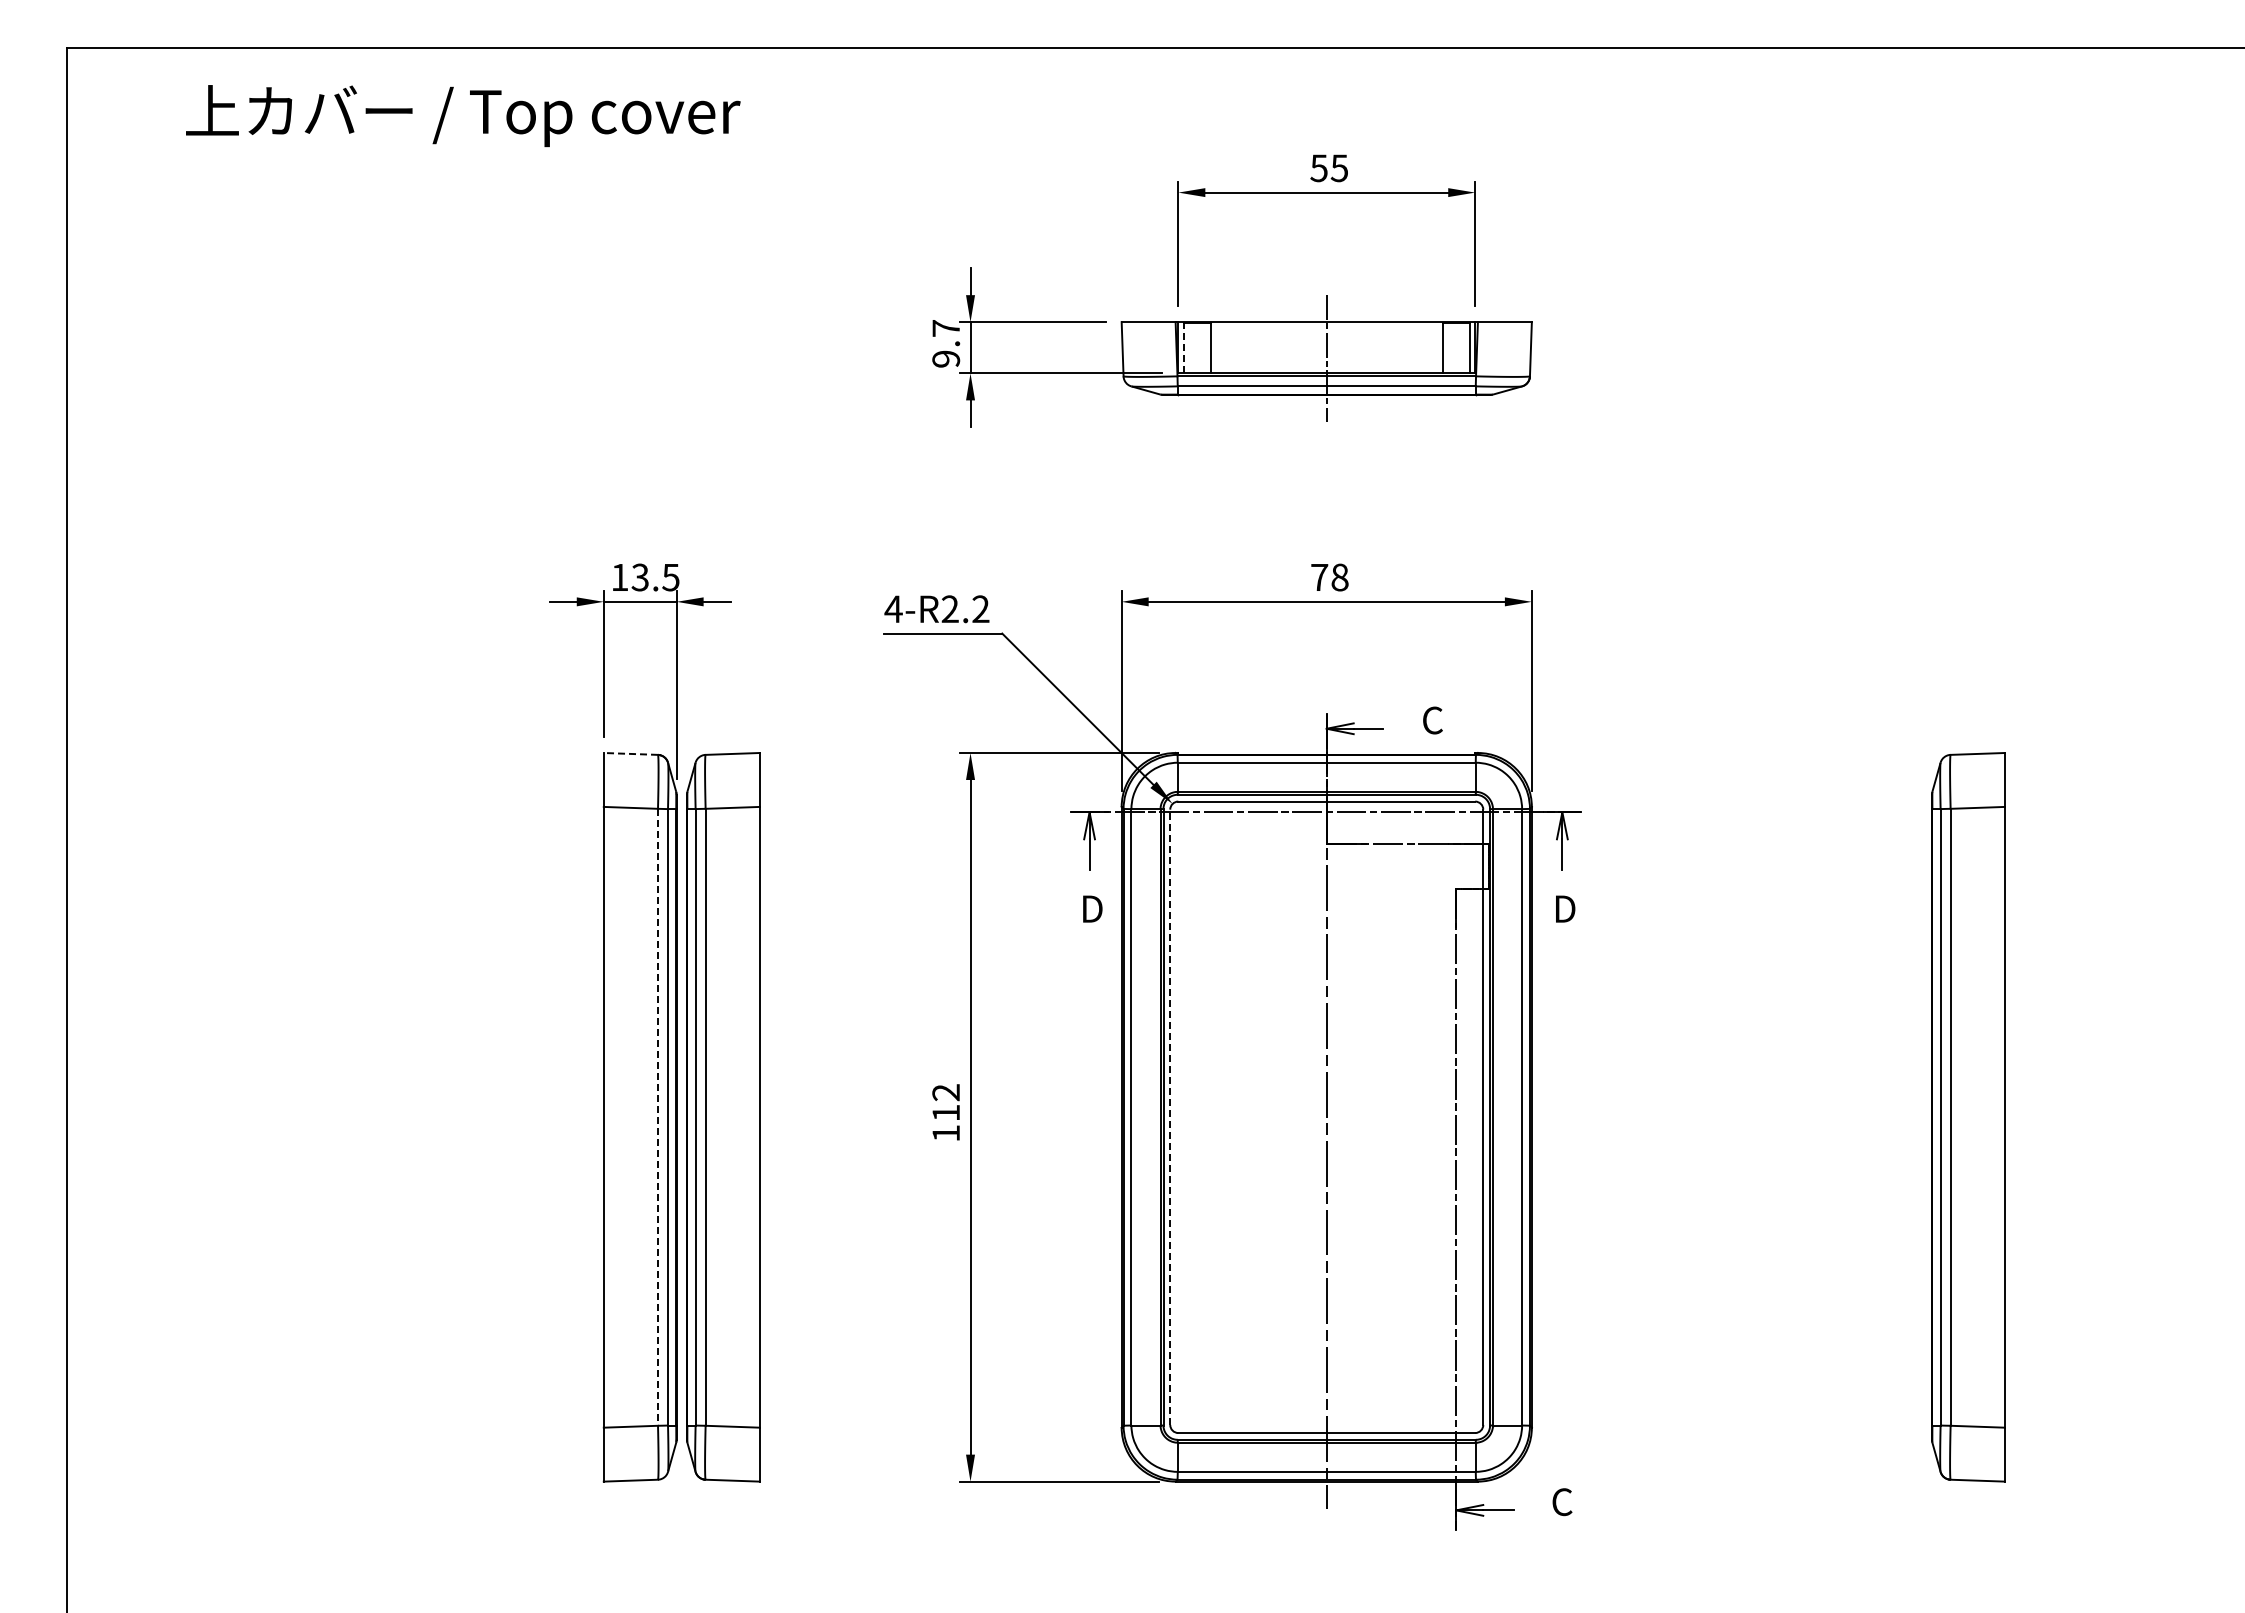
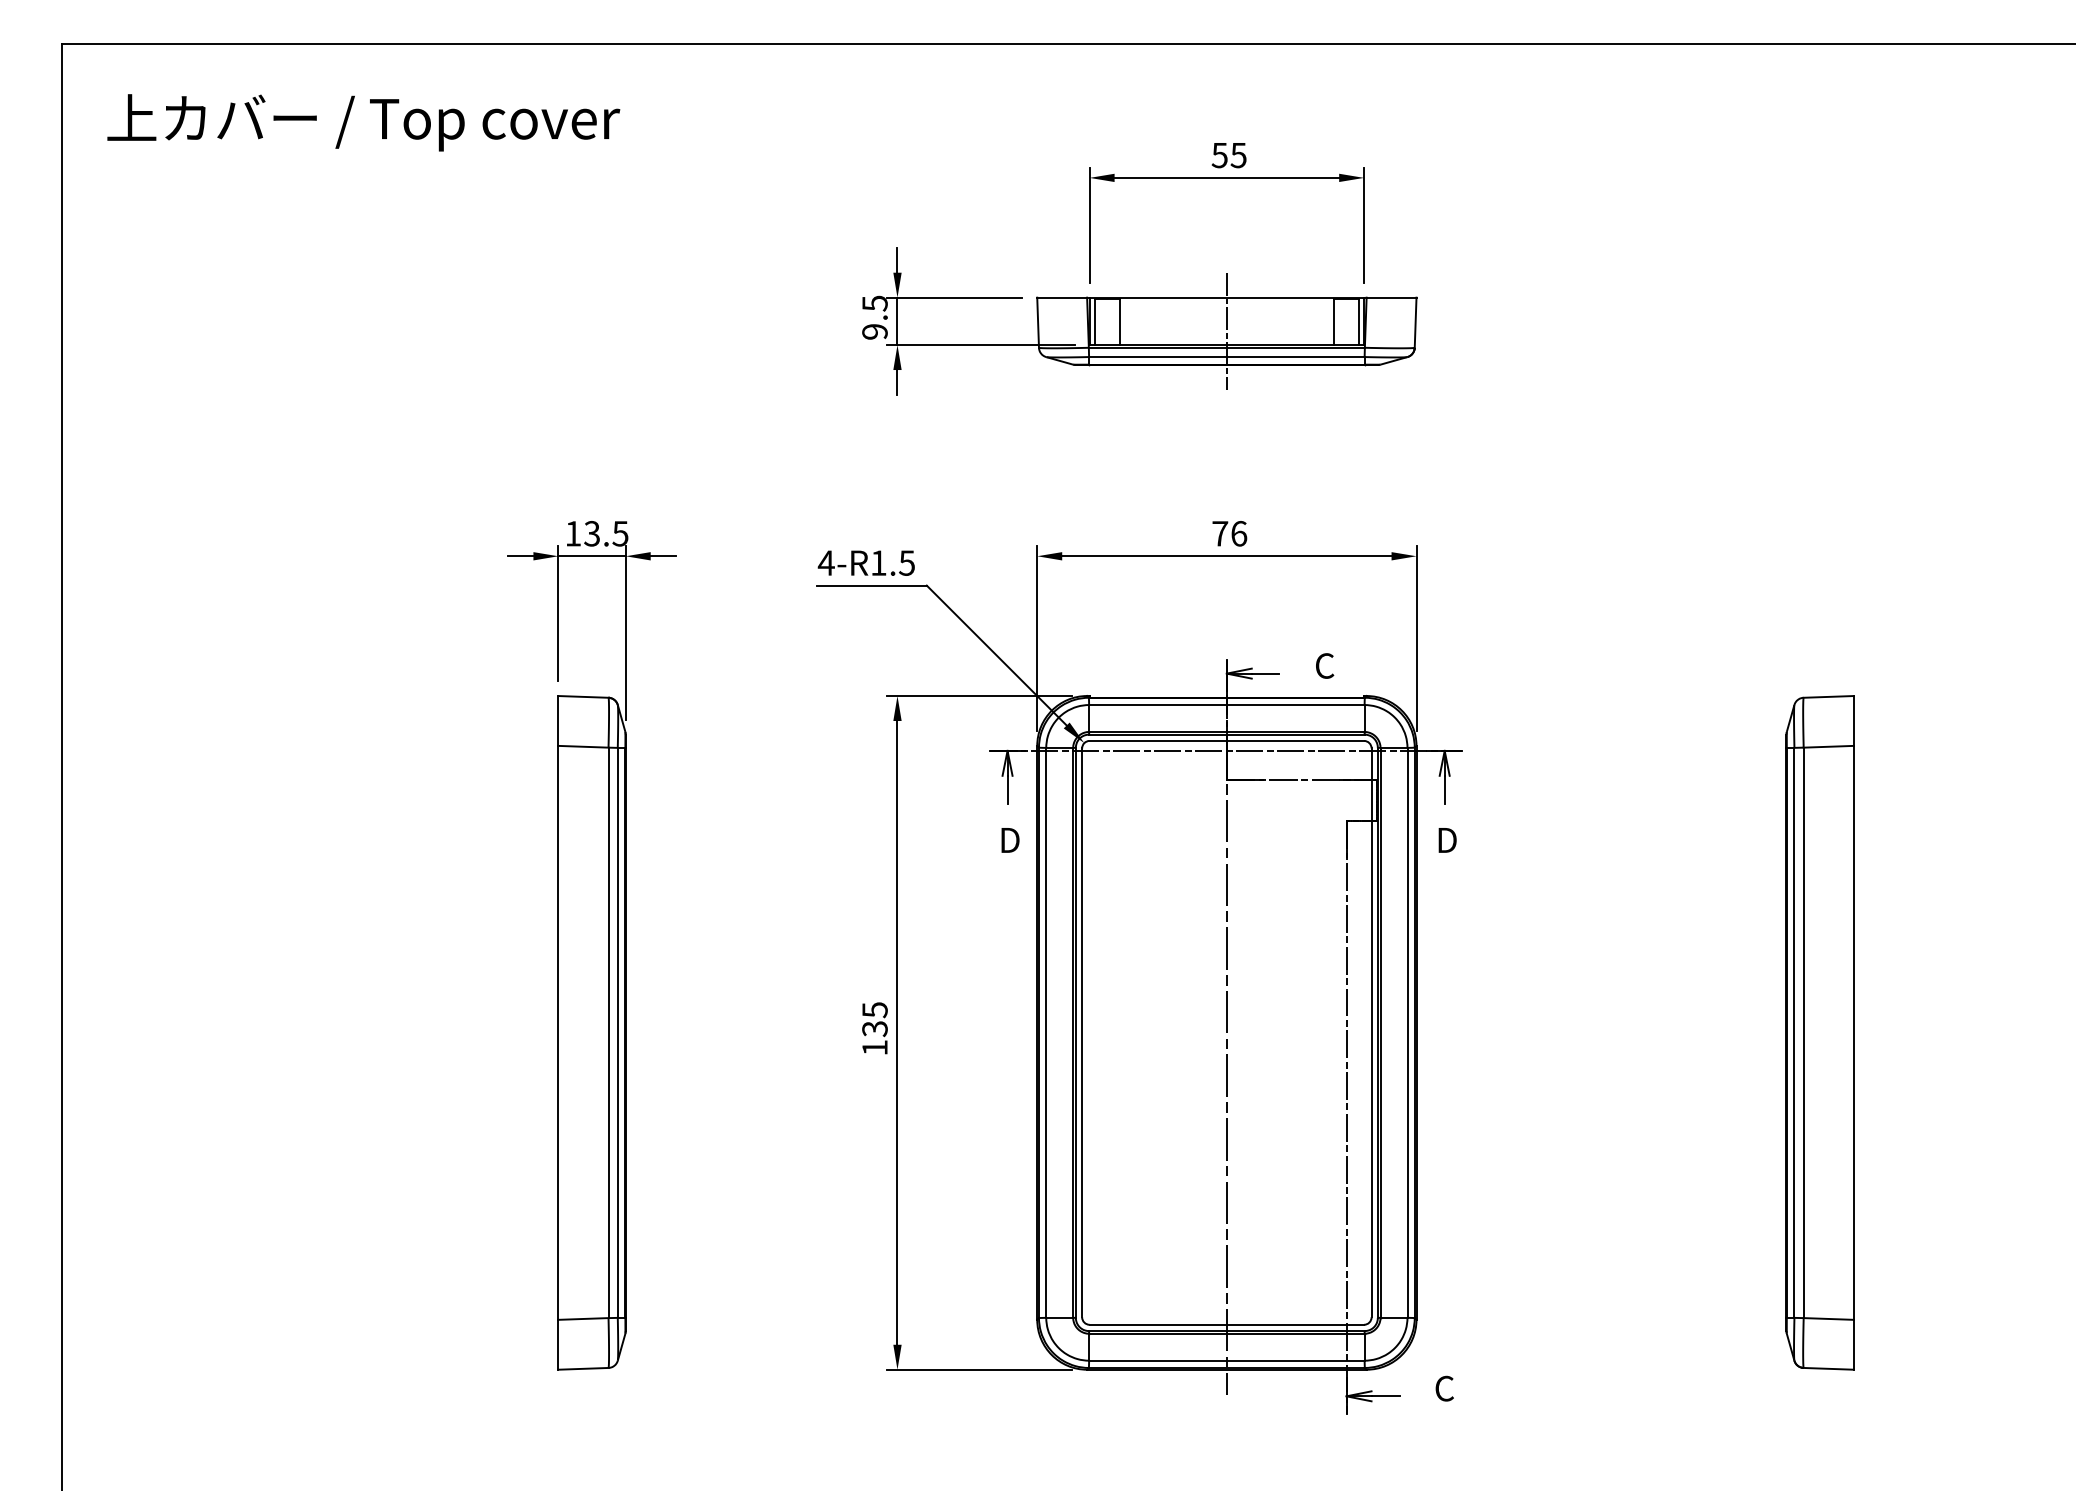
text: (463, 116) -> (363, 123), moved
text: (946, 328) -> (875, 303), 9.7 -> 9.5
line: (1183, 347) -> (1094, 321), dashed -> solid
text: (1339, 577) -> (1238, 533), 78 -> 76
text: (965, 609) -> (892, 563), 4-R2.2 -> 4-R1.5
line: (630, 753) -> (583, 696), dashed -> solid
text: (946, 1102) -> (875, 1019), 112 -> 135
line: (658, 1117) -> (608, 1033), dashed -> solid
part: (723, 1117) -> (669, 1033), removed
line: (1170, 1117) -> (1082, 1033), dashed -> solid

